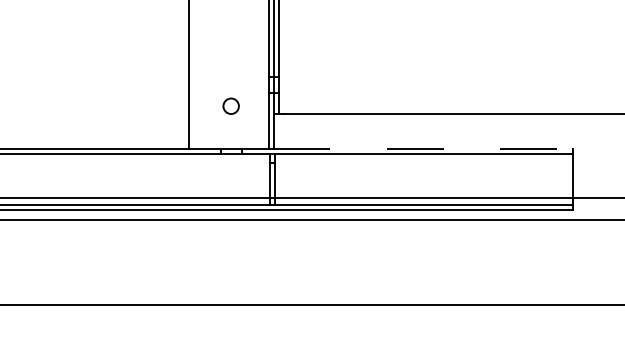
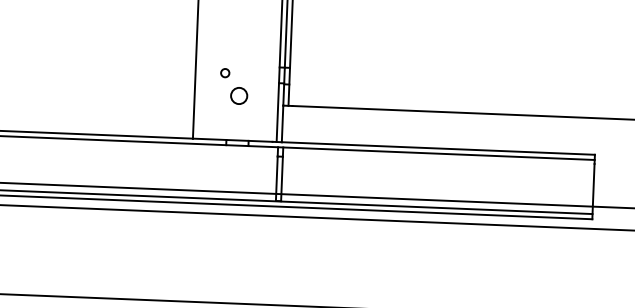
circle: (216, 84) -> (224, 72), added
line: (423, 148) -> (438, 148), dashed -> solid

